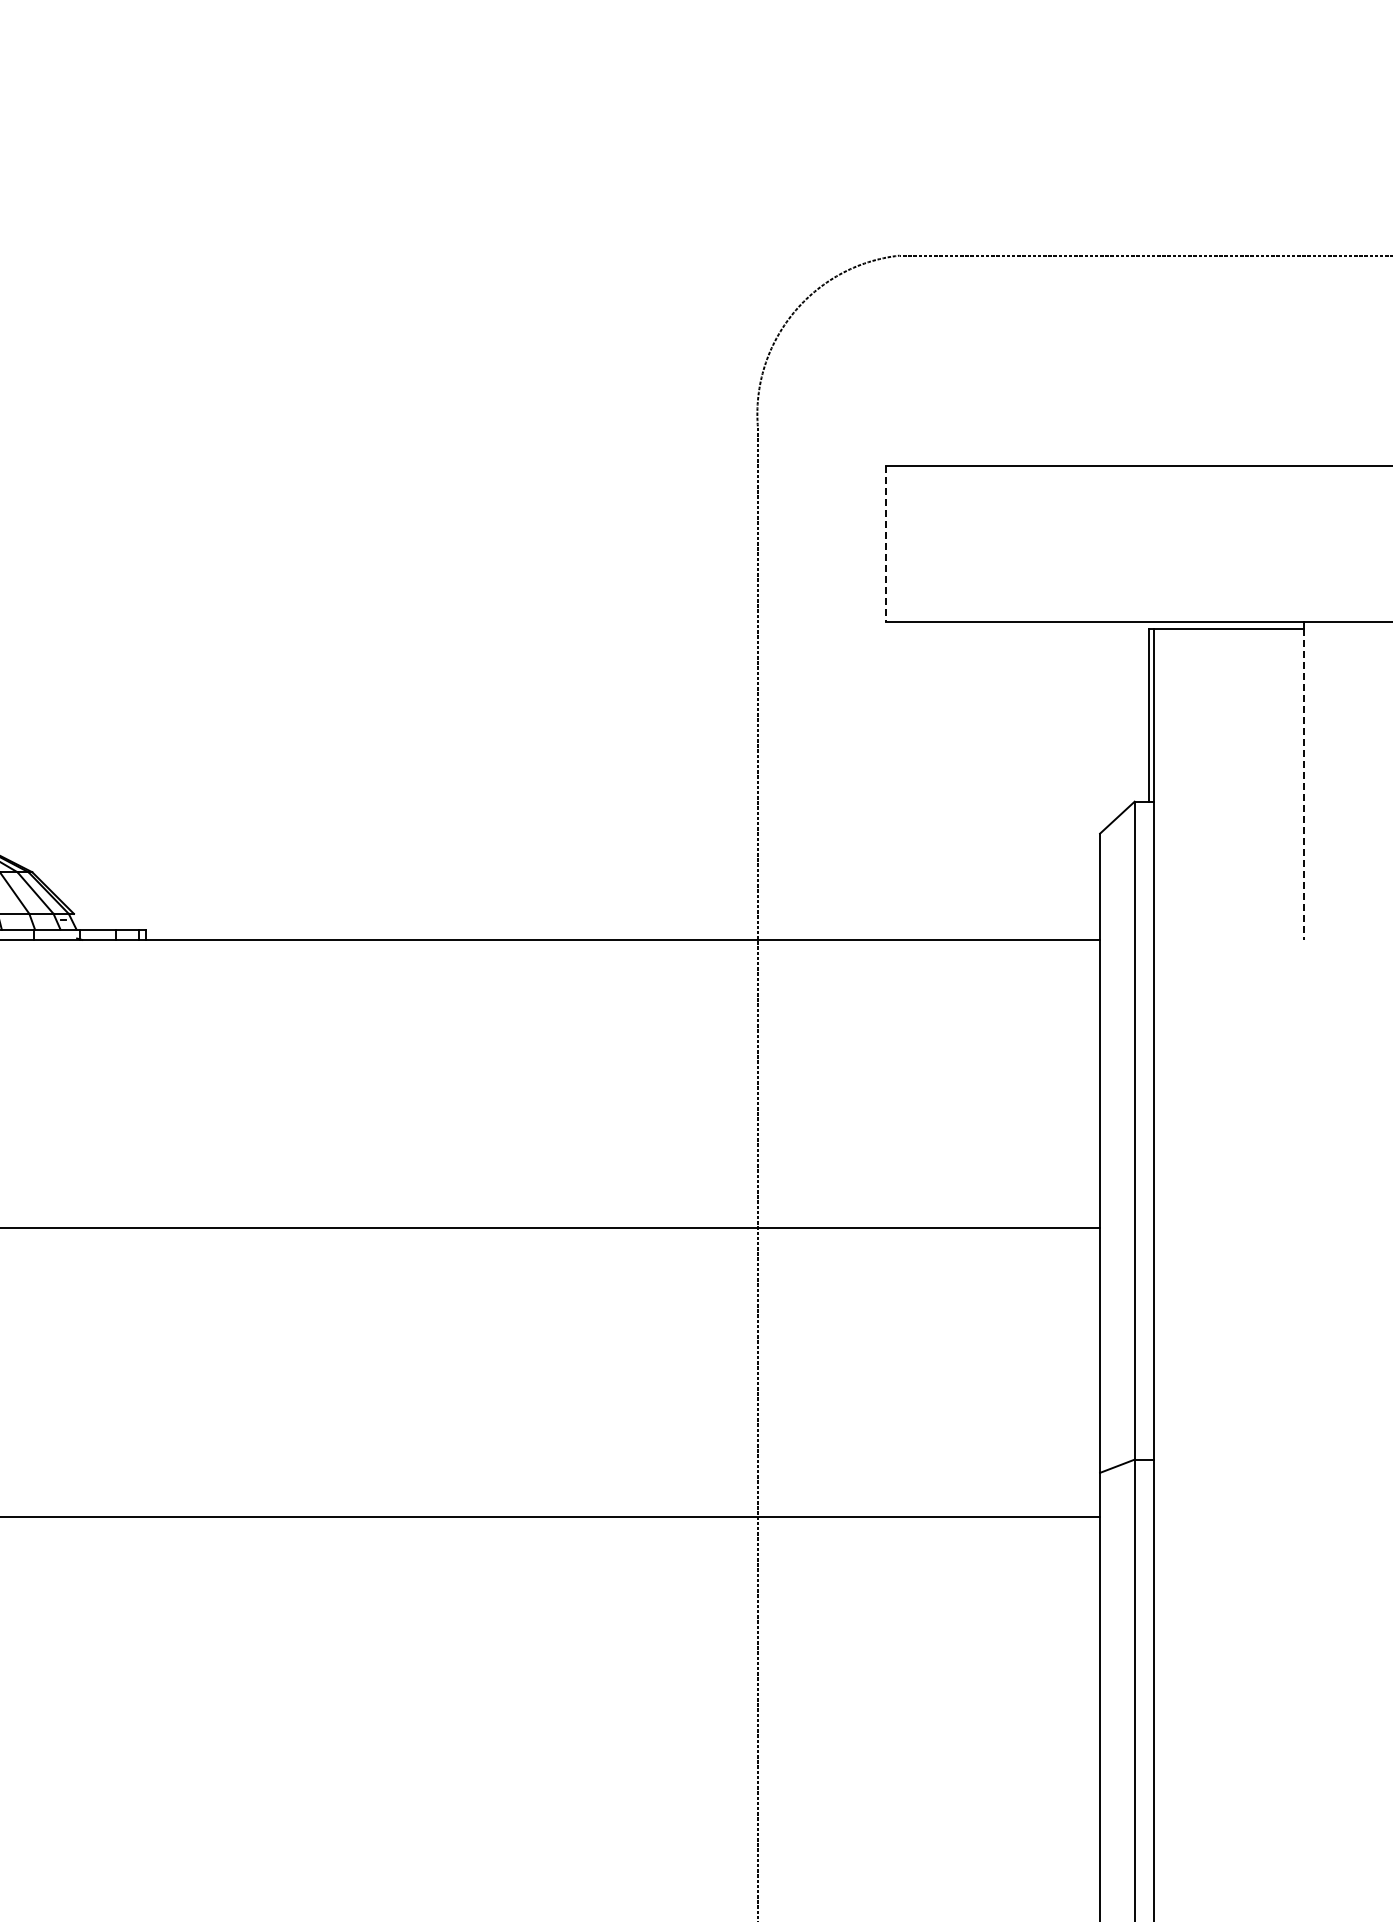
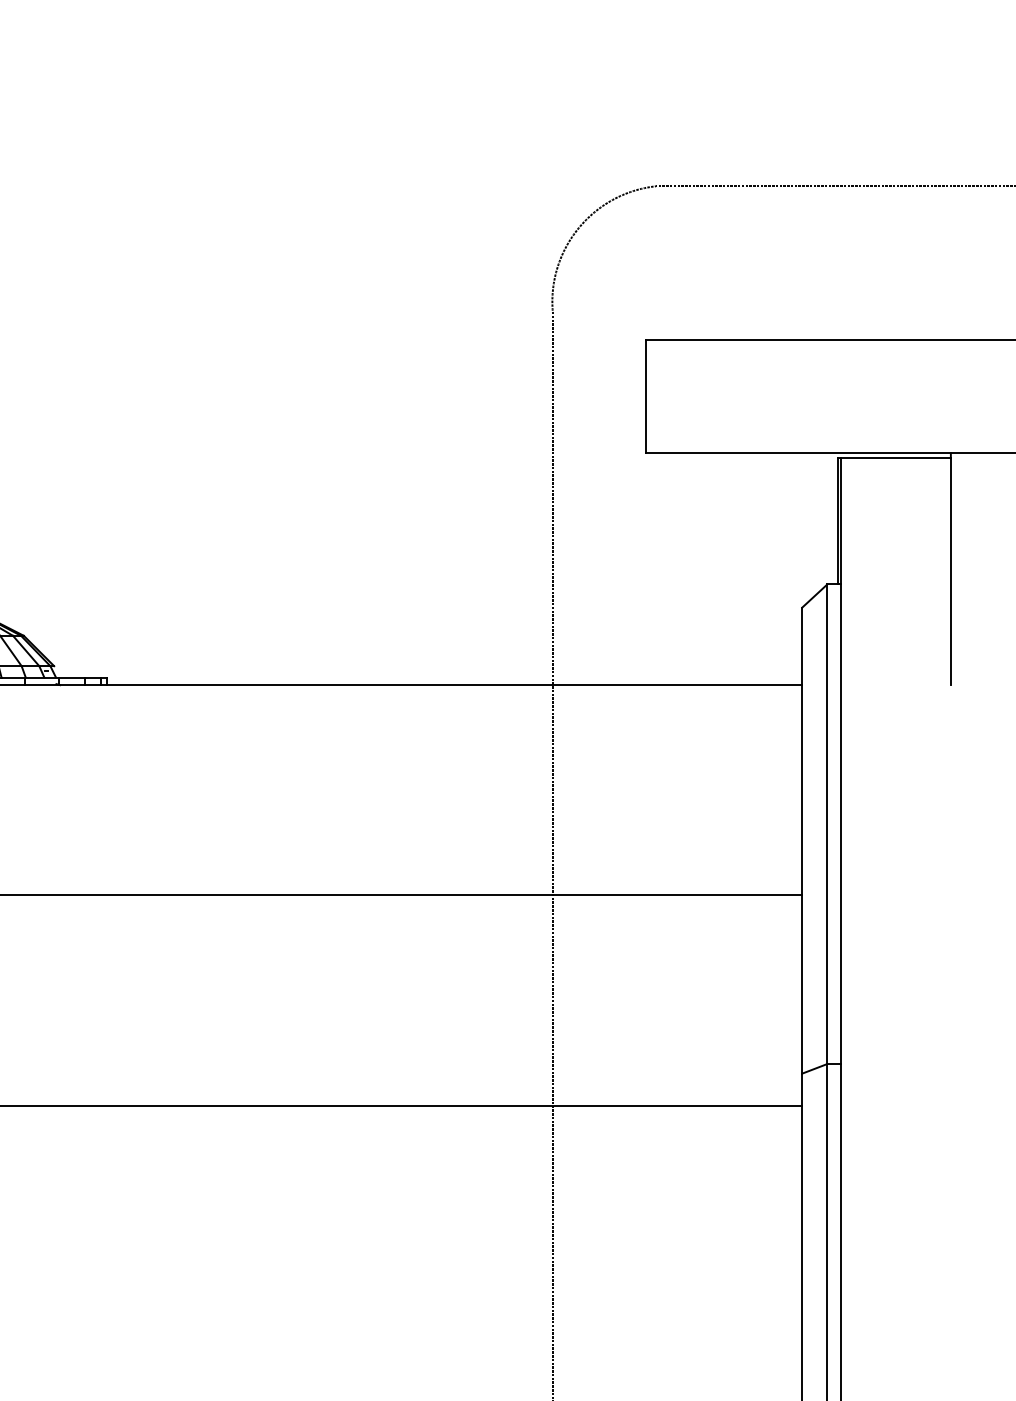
line: (885, 544) -> (645, 396), dashed -> solid
line: (1304, 784) -> (951, 571), dashed -> solid

